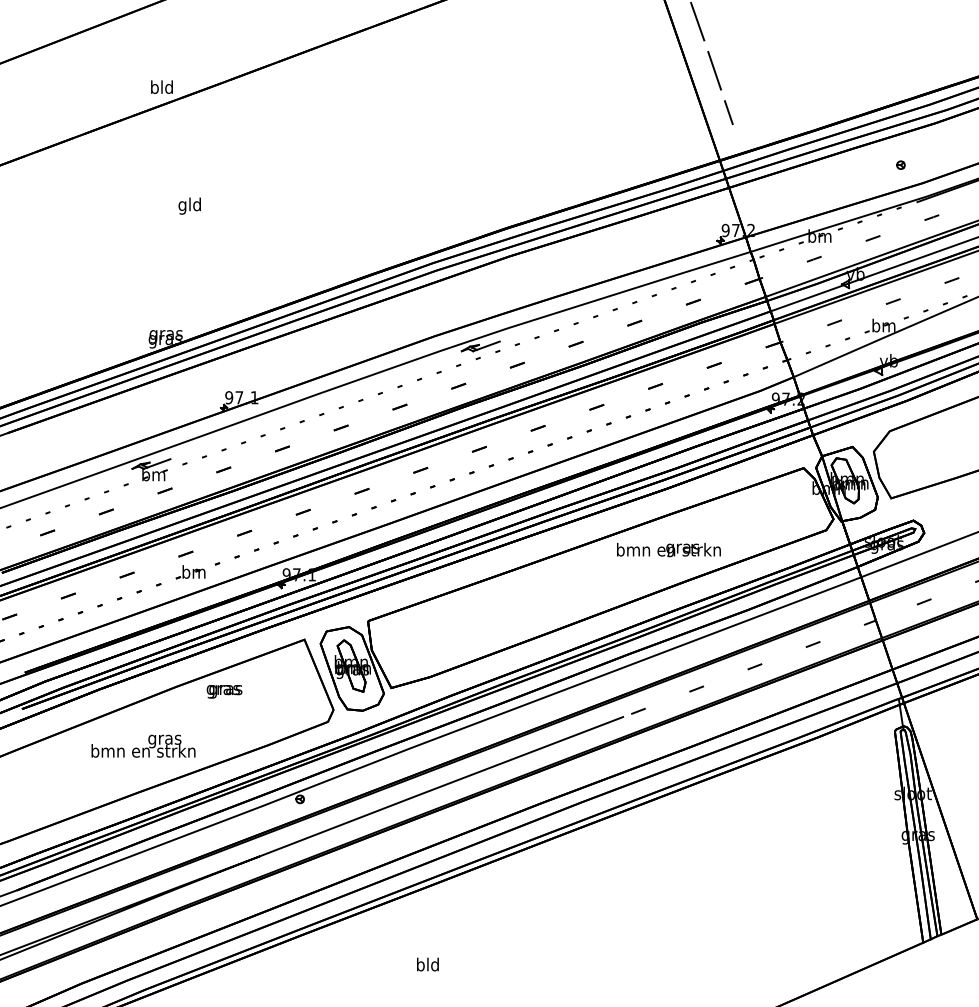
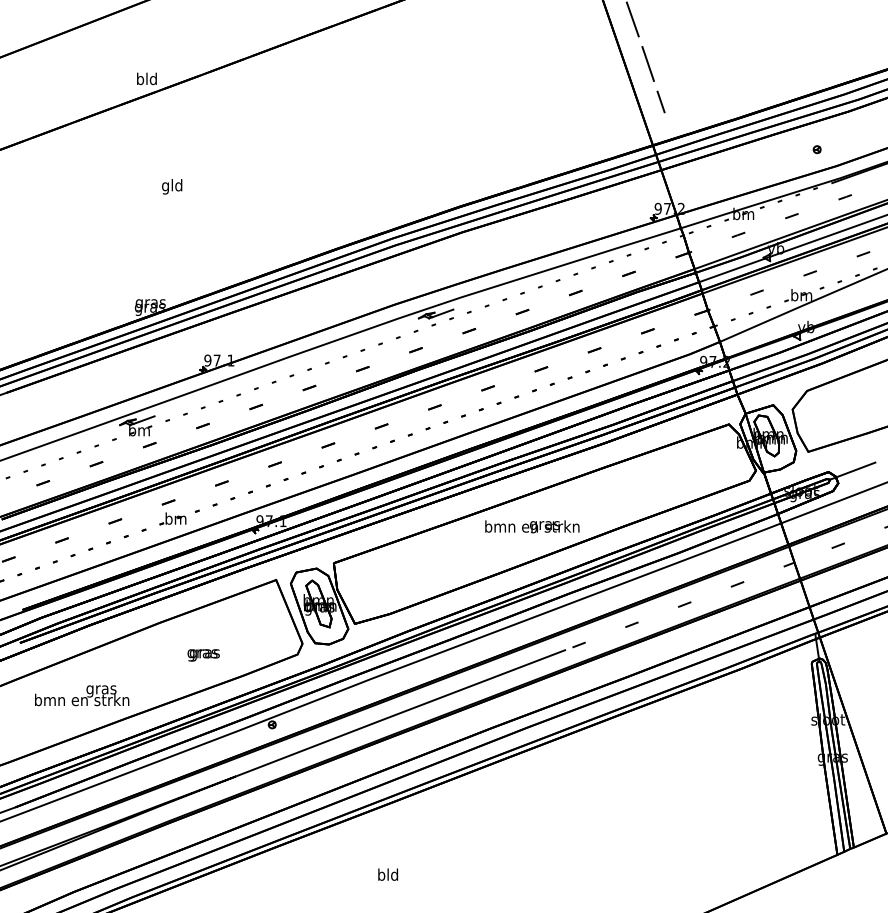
line: (940, 519) -> (853, 471), added
text: (668, 550) -> (531, 527), moved
text: (224, 691) -> (203, 655), moved
text: (143, 745) -> (82, 695), moved

